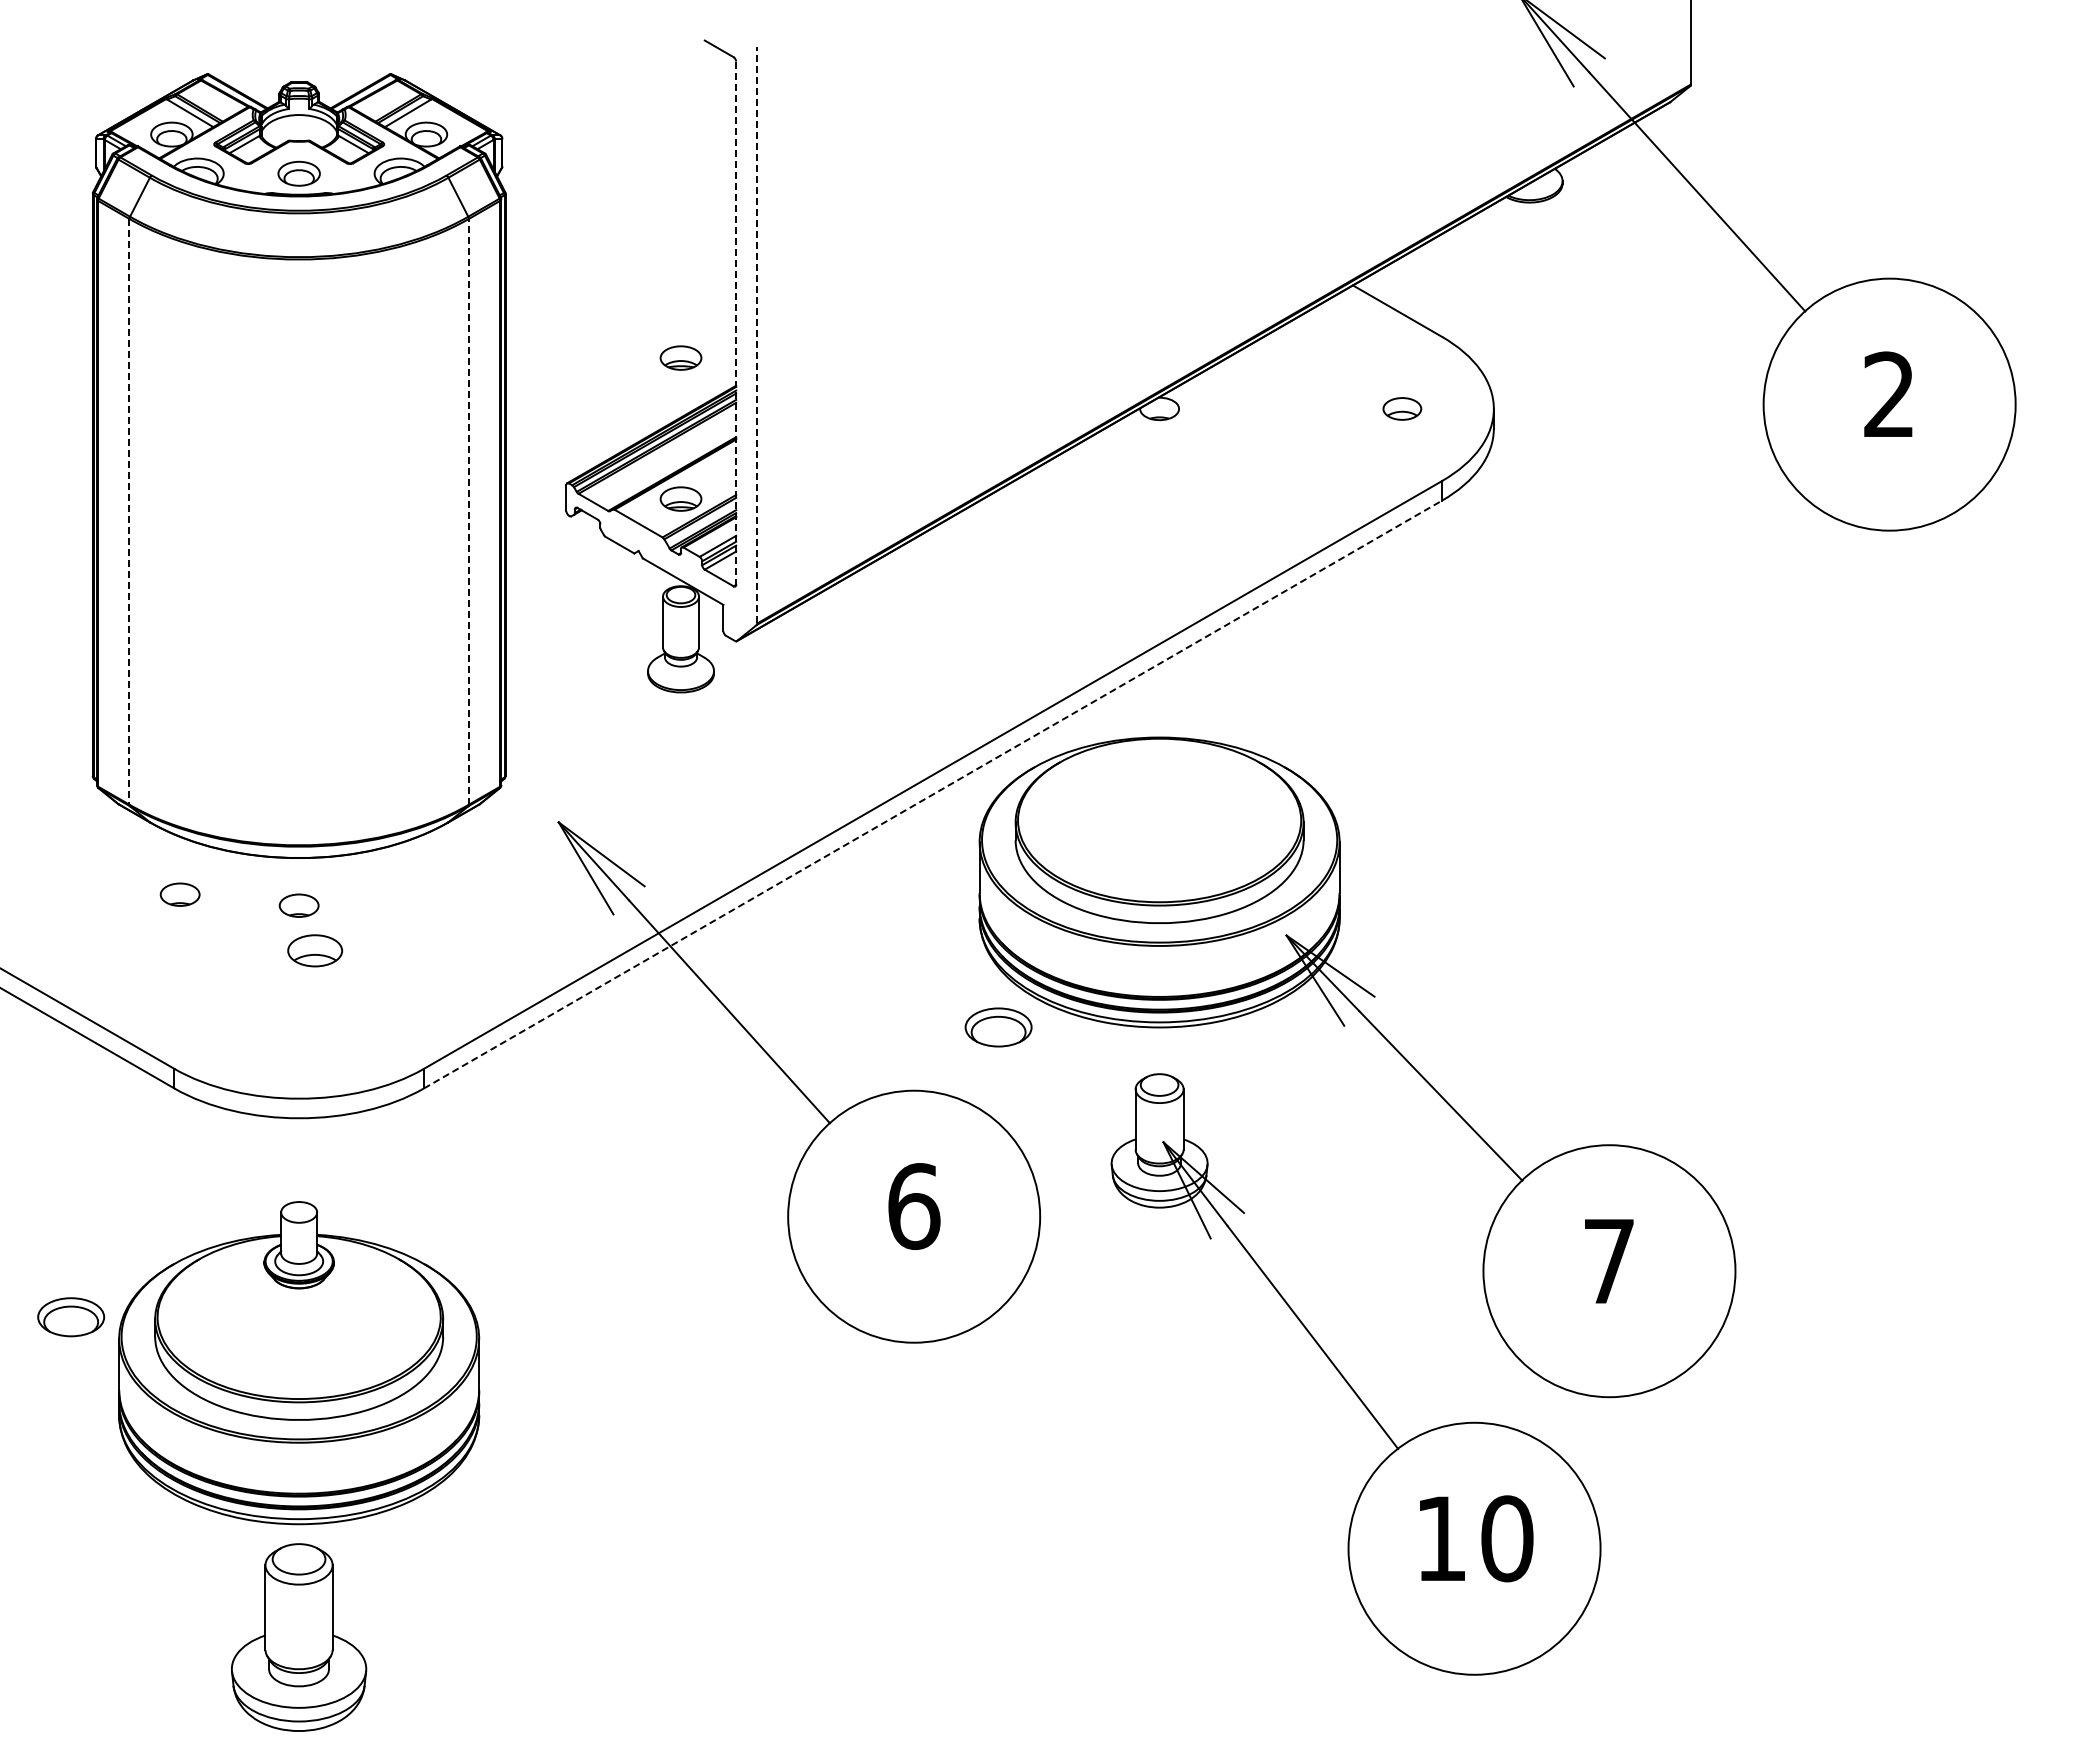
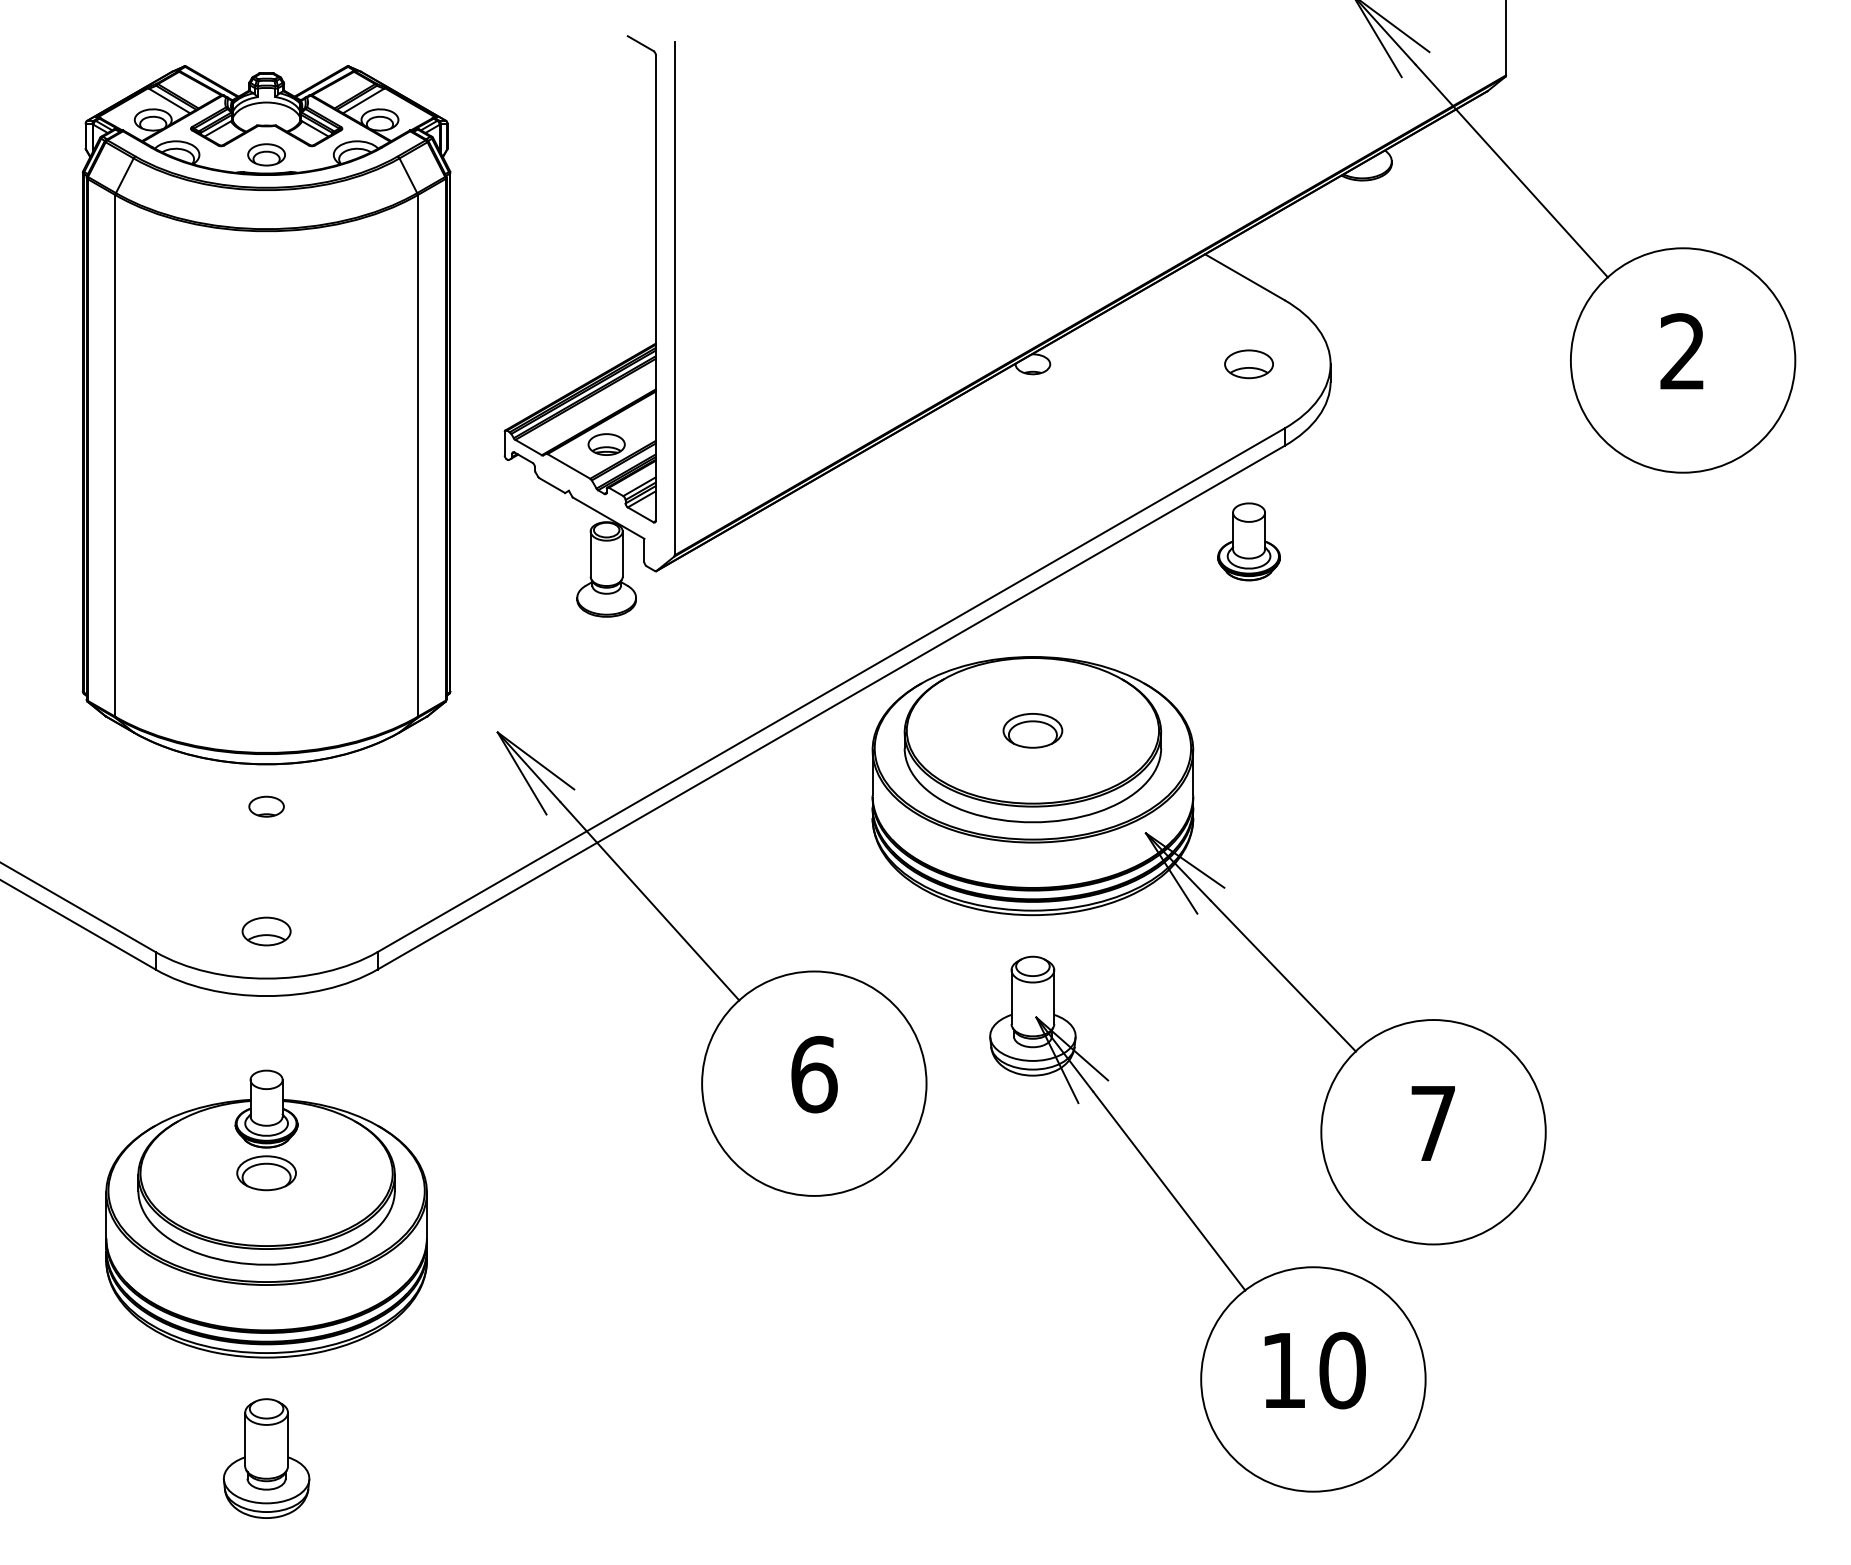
line: (736, 323) -> (656, 288), dashed -> solid
line: (757, 335) -> (674, 298), dashed -> solid
part: (680, 357) -> (606, 318), removed
part: (1402, 408) -> (1249, 363), size x1.43
line: (129, 511) -> (115, 455), dashed -> solid
line: (468, 511) -> (417, 455), dashed -> solid
part: (1402, 608) -> (1249, 542), added
line: (933, 794) -> (831, 707), dashed -> solid
part: (179, 894) -> (160, 796), removed
part: (315, 950) -> (266, 931), moved
part: (998, 1027) -> (1032, 730), moved
part: (70, 1317) -> (266, 1173), moved
part: (299, 1637) -> (266, 1458), size x0.71

